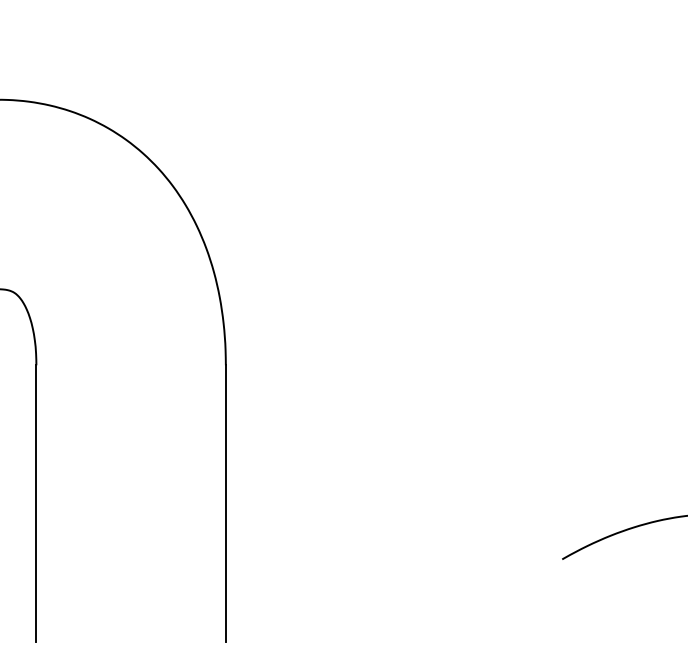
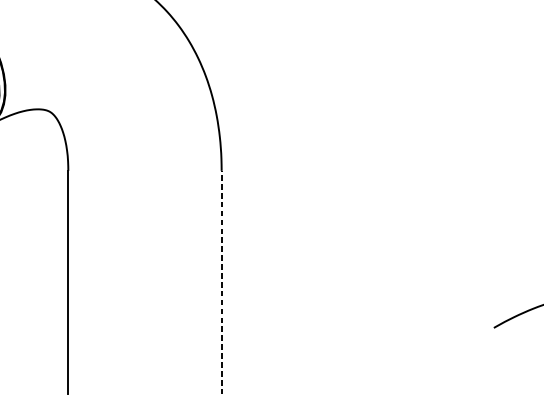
line: (225, 502) -> (221, 281), solid -> dashed

